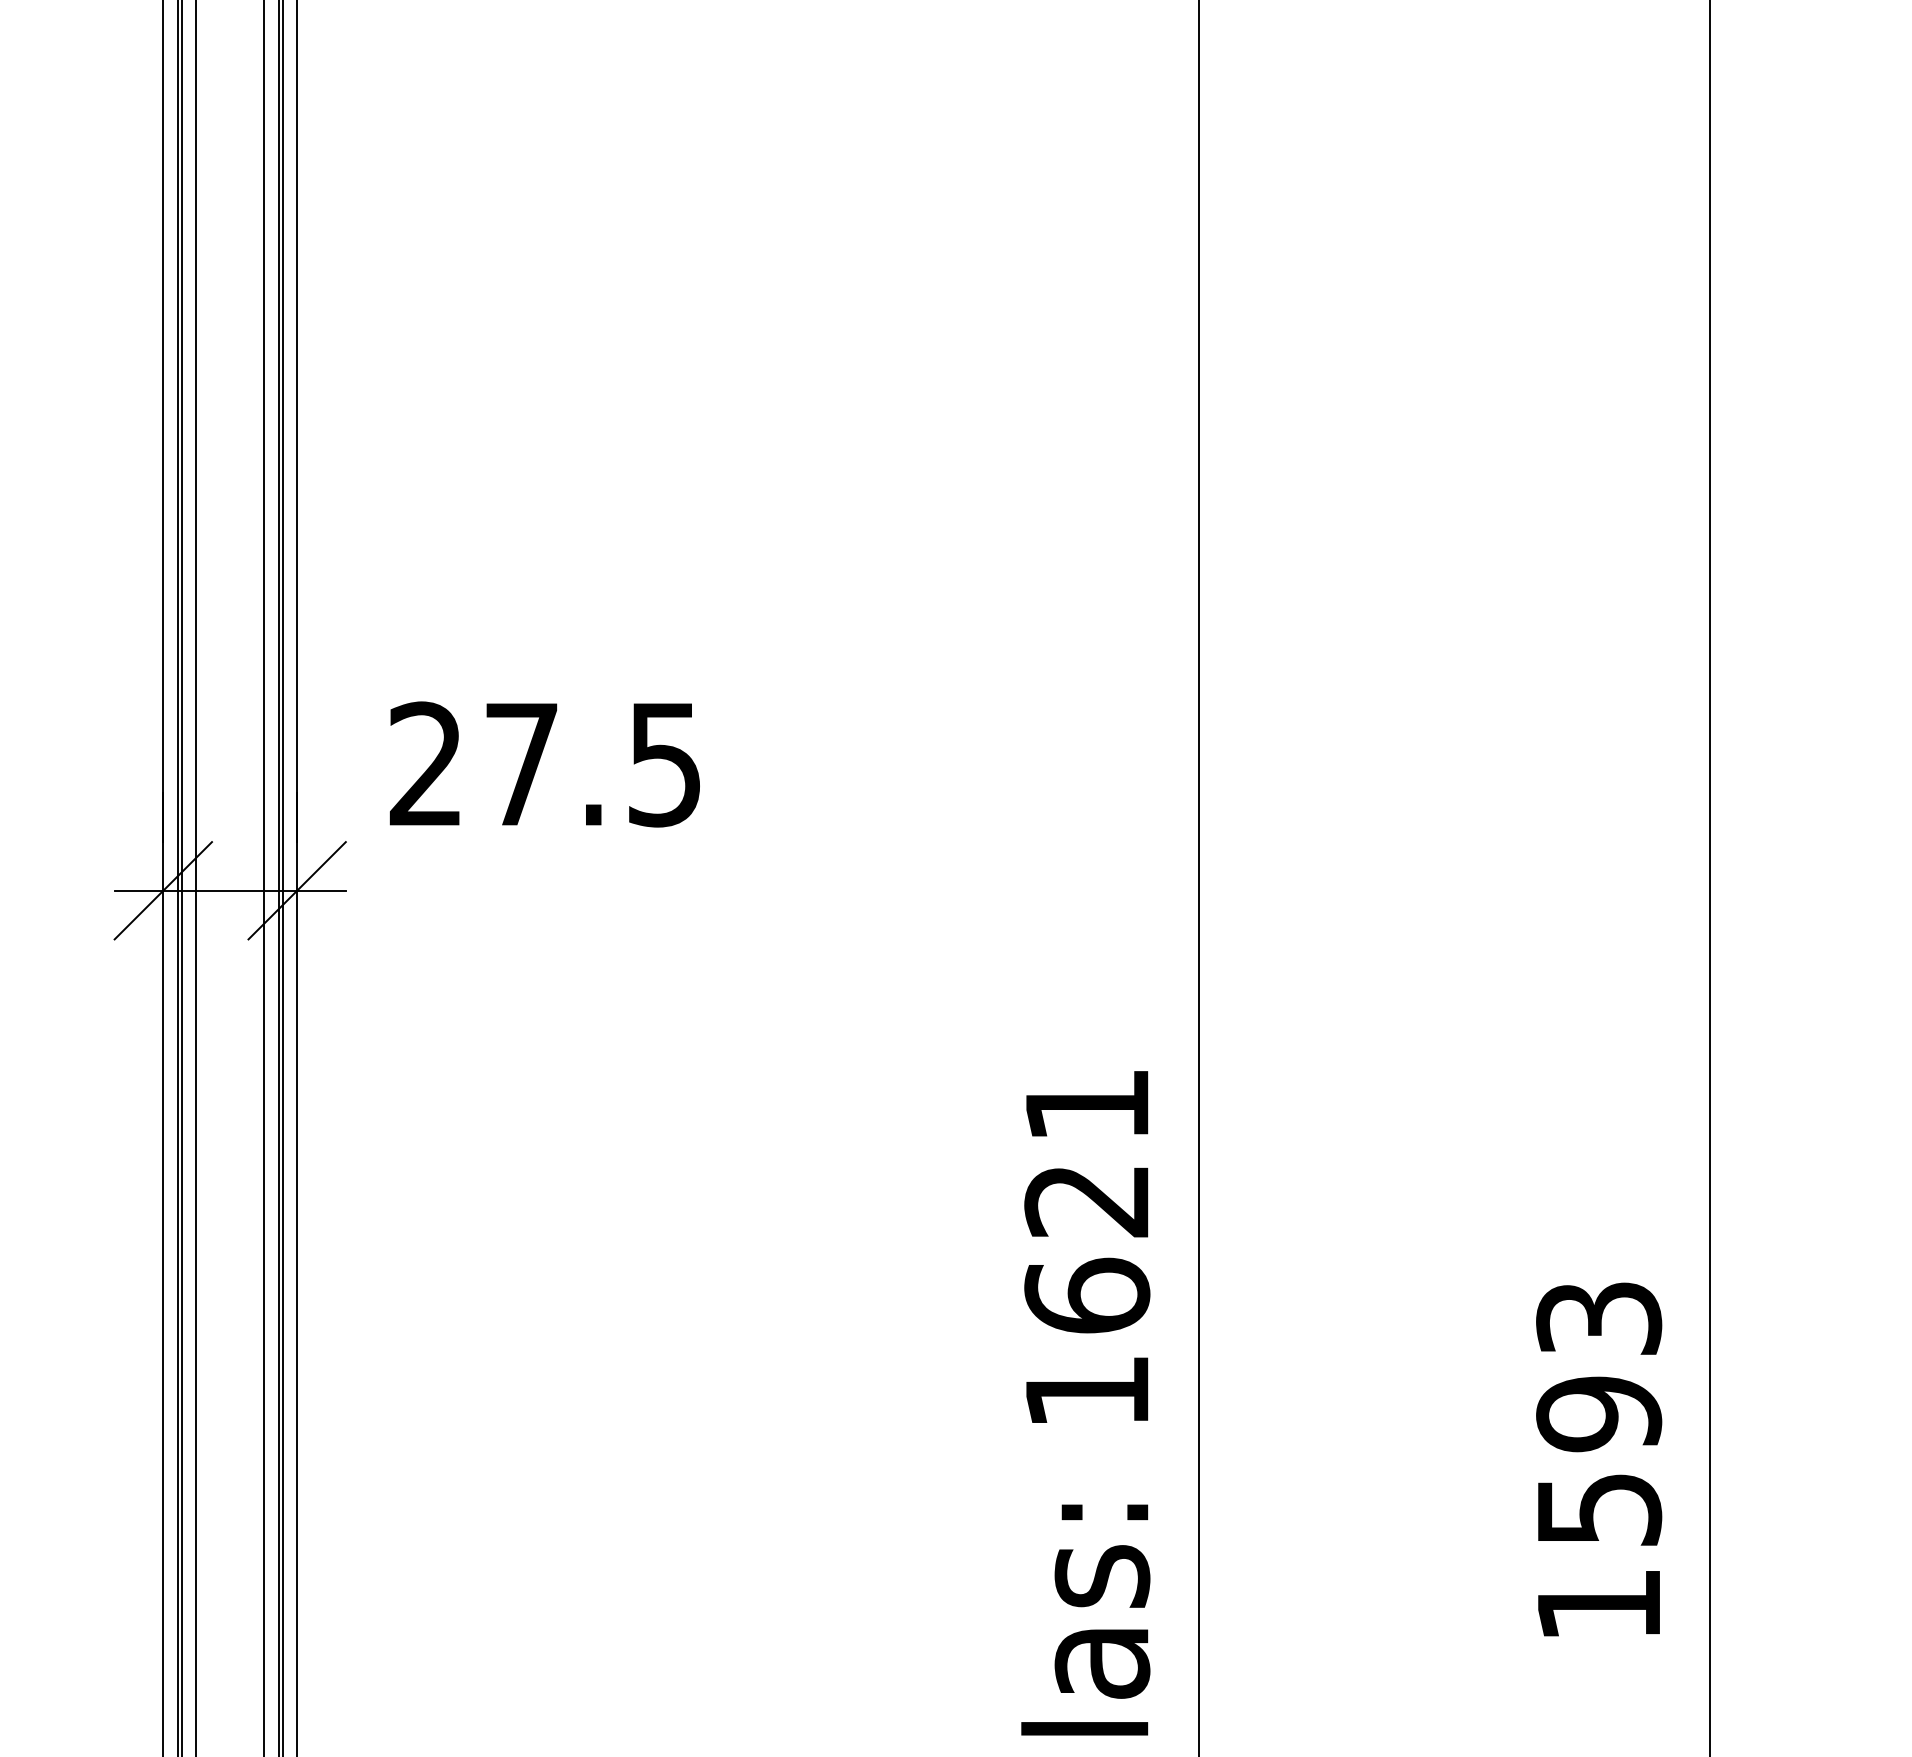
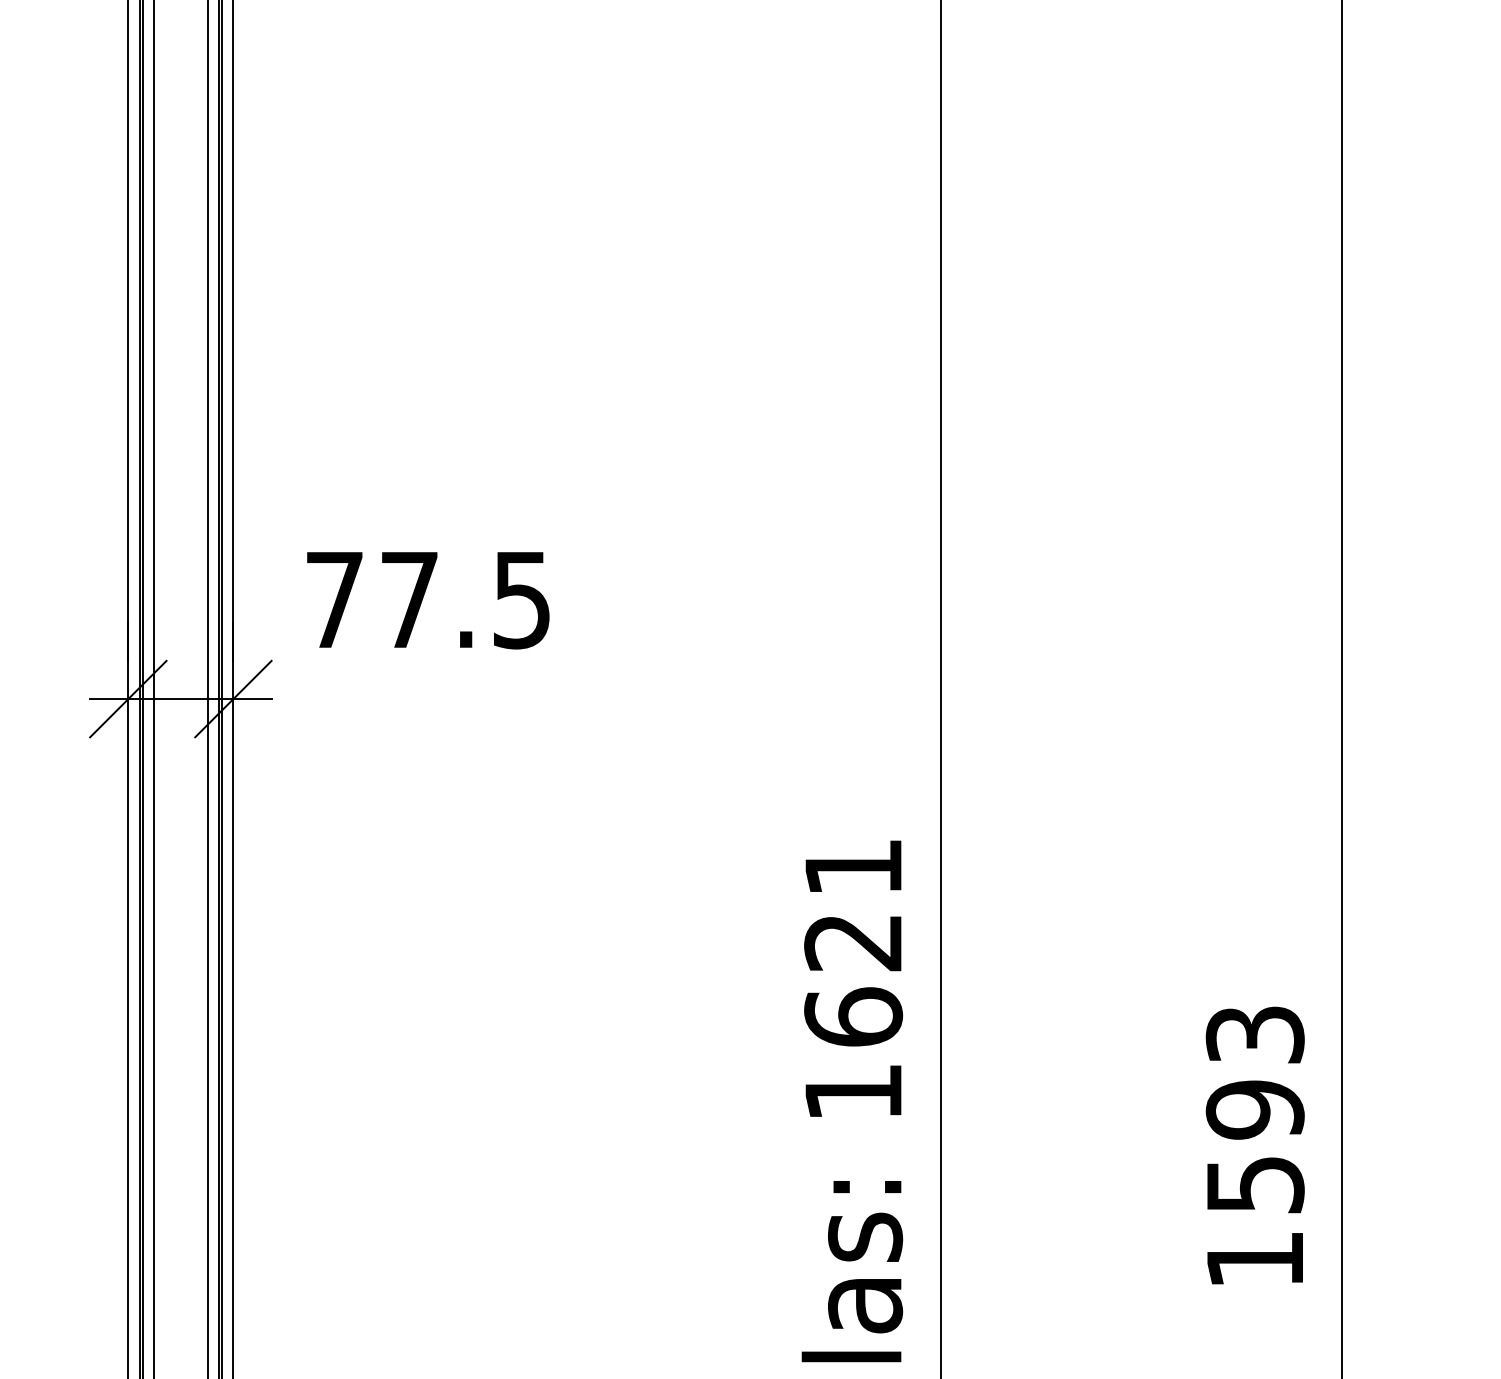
text: (425, 763) -> (334, 599), 27.5 -> 77.5

